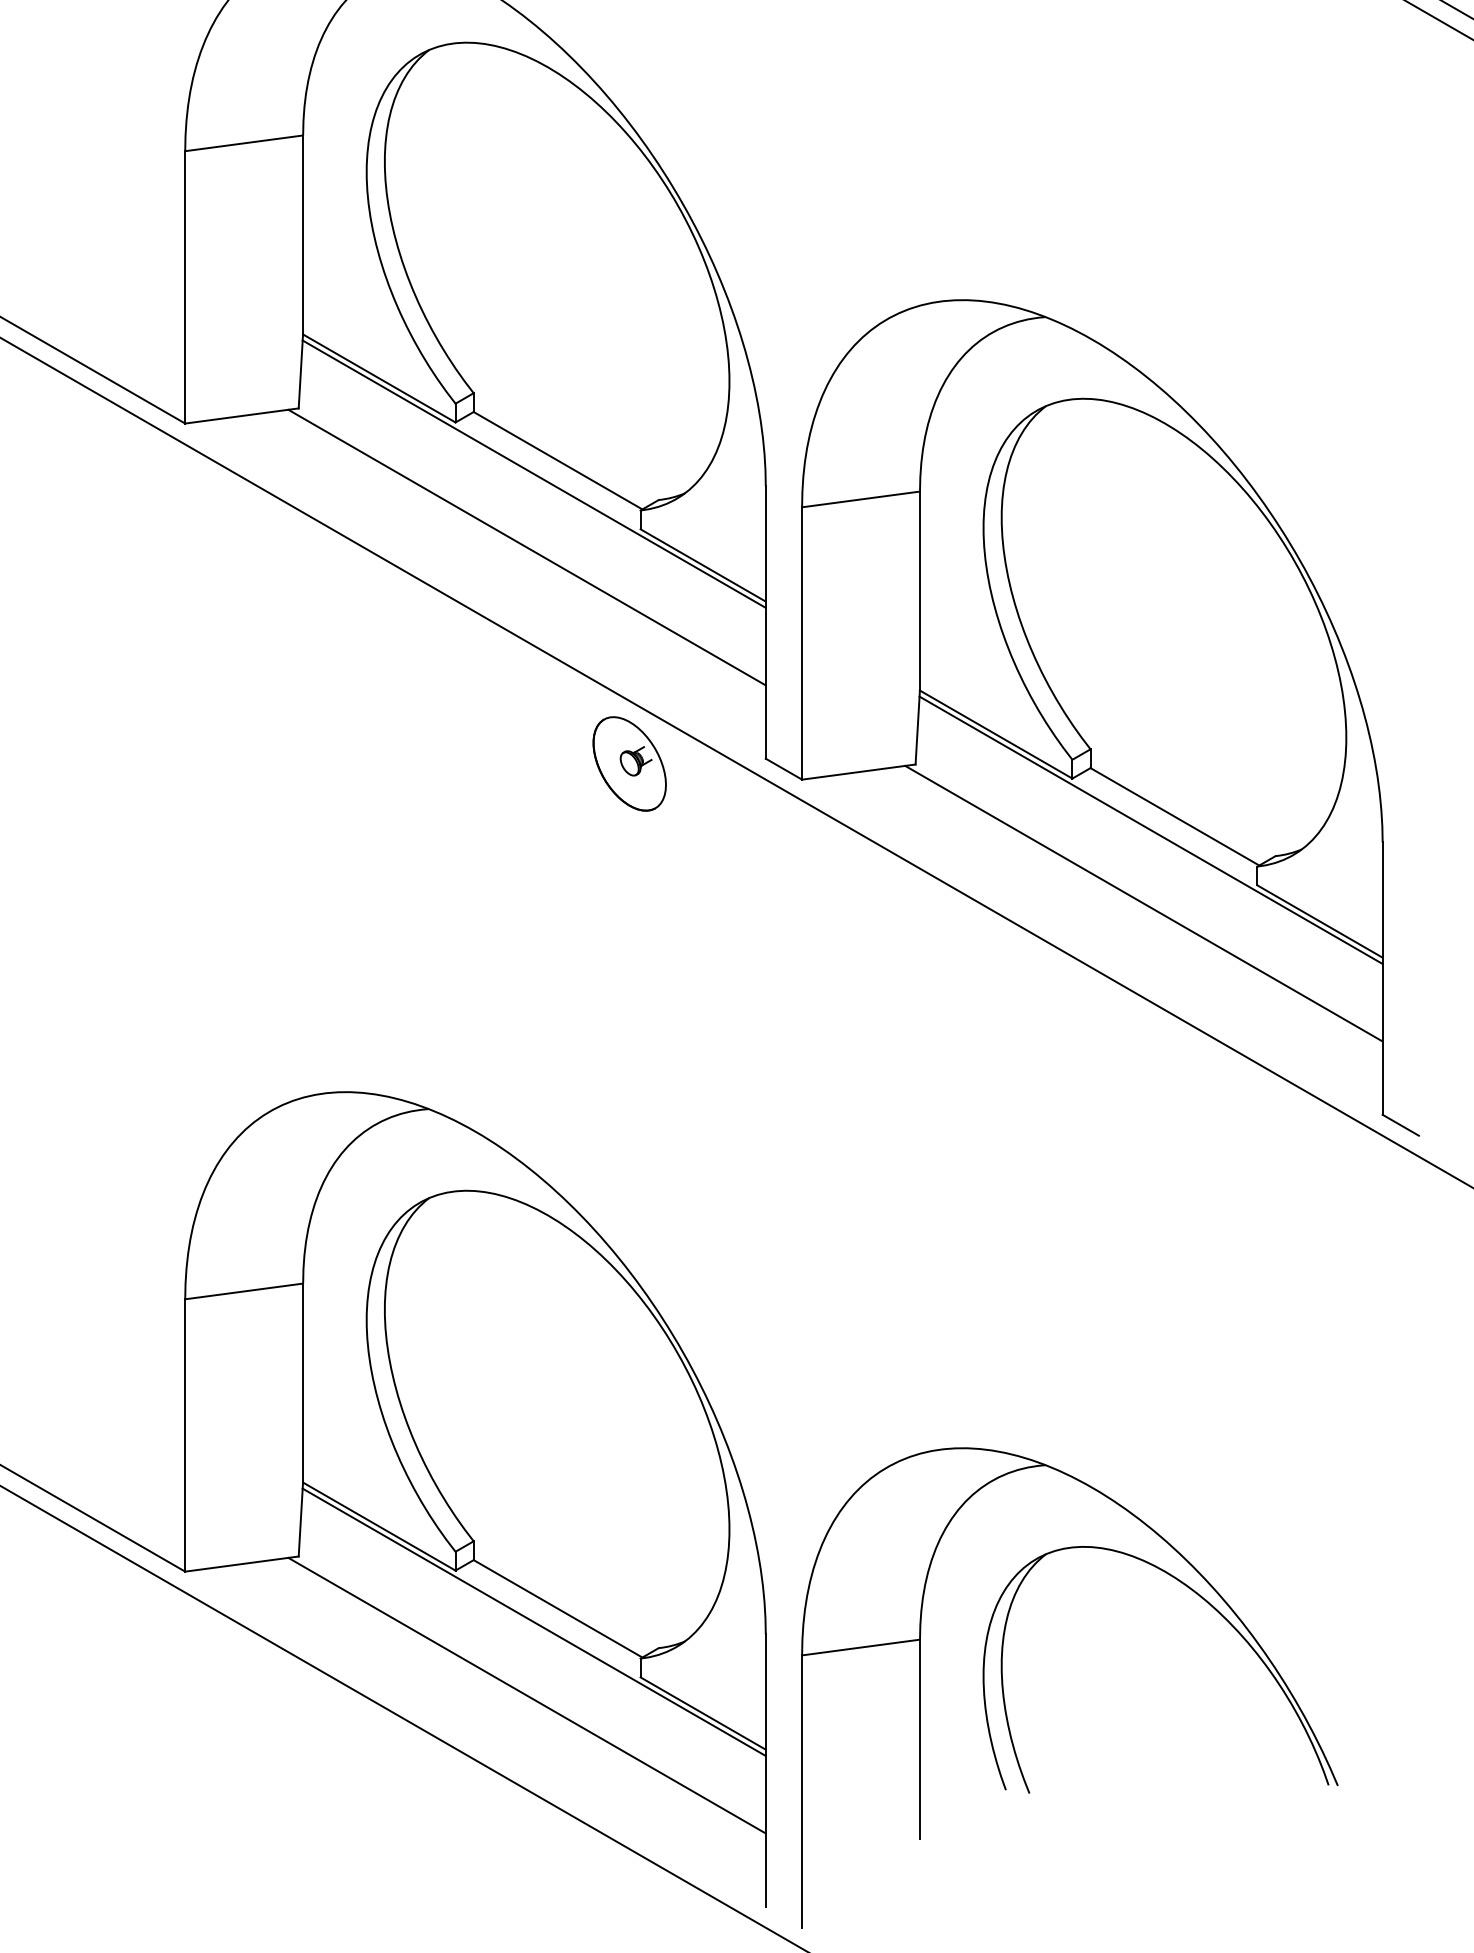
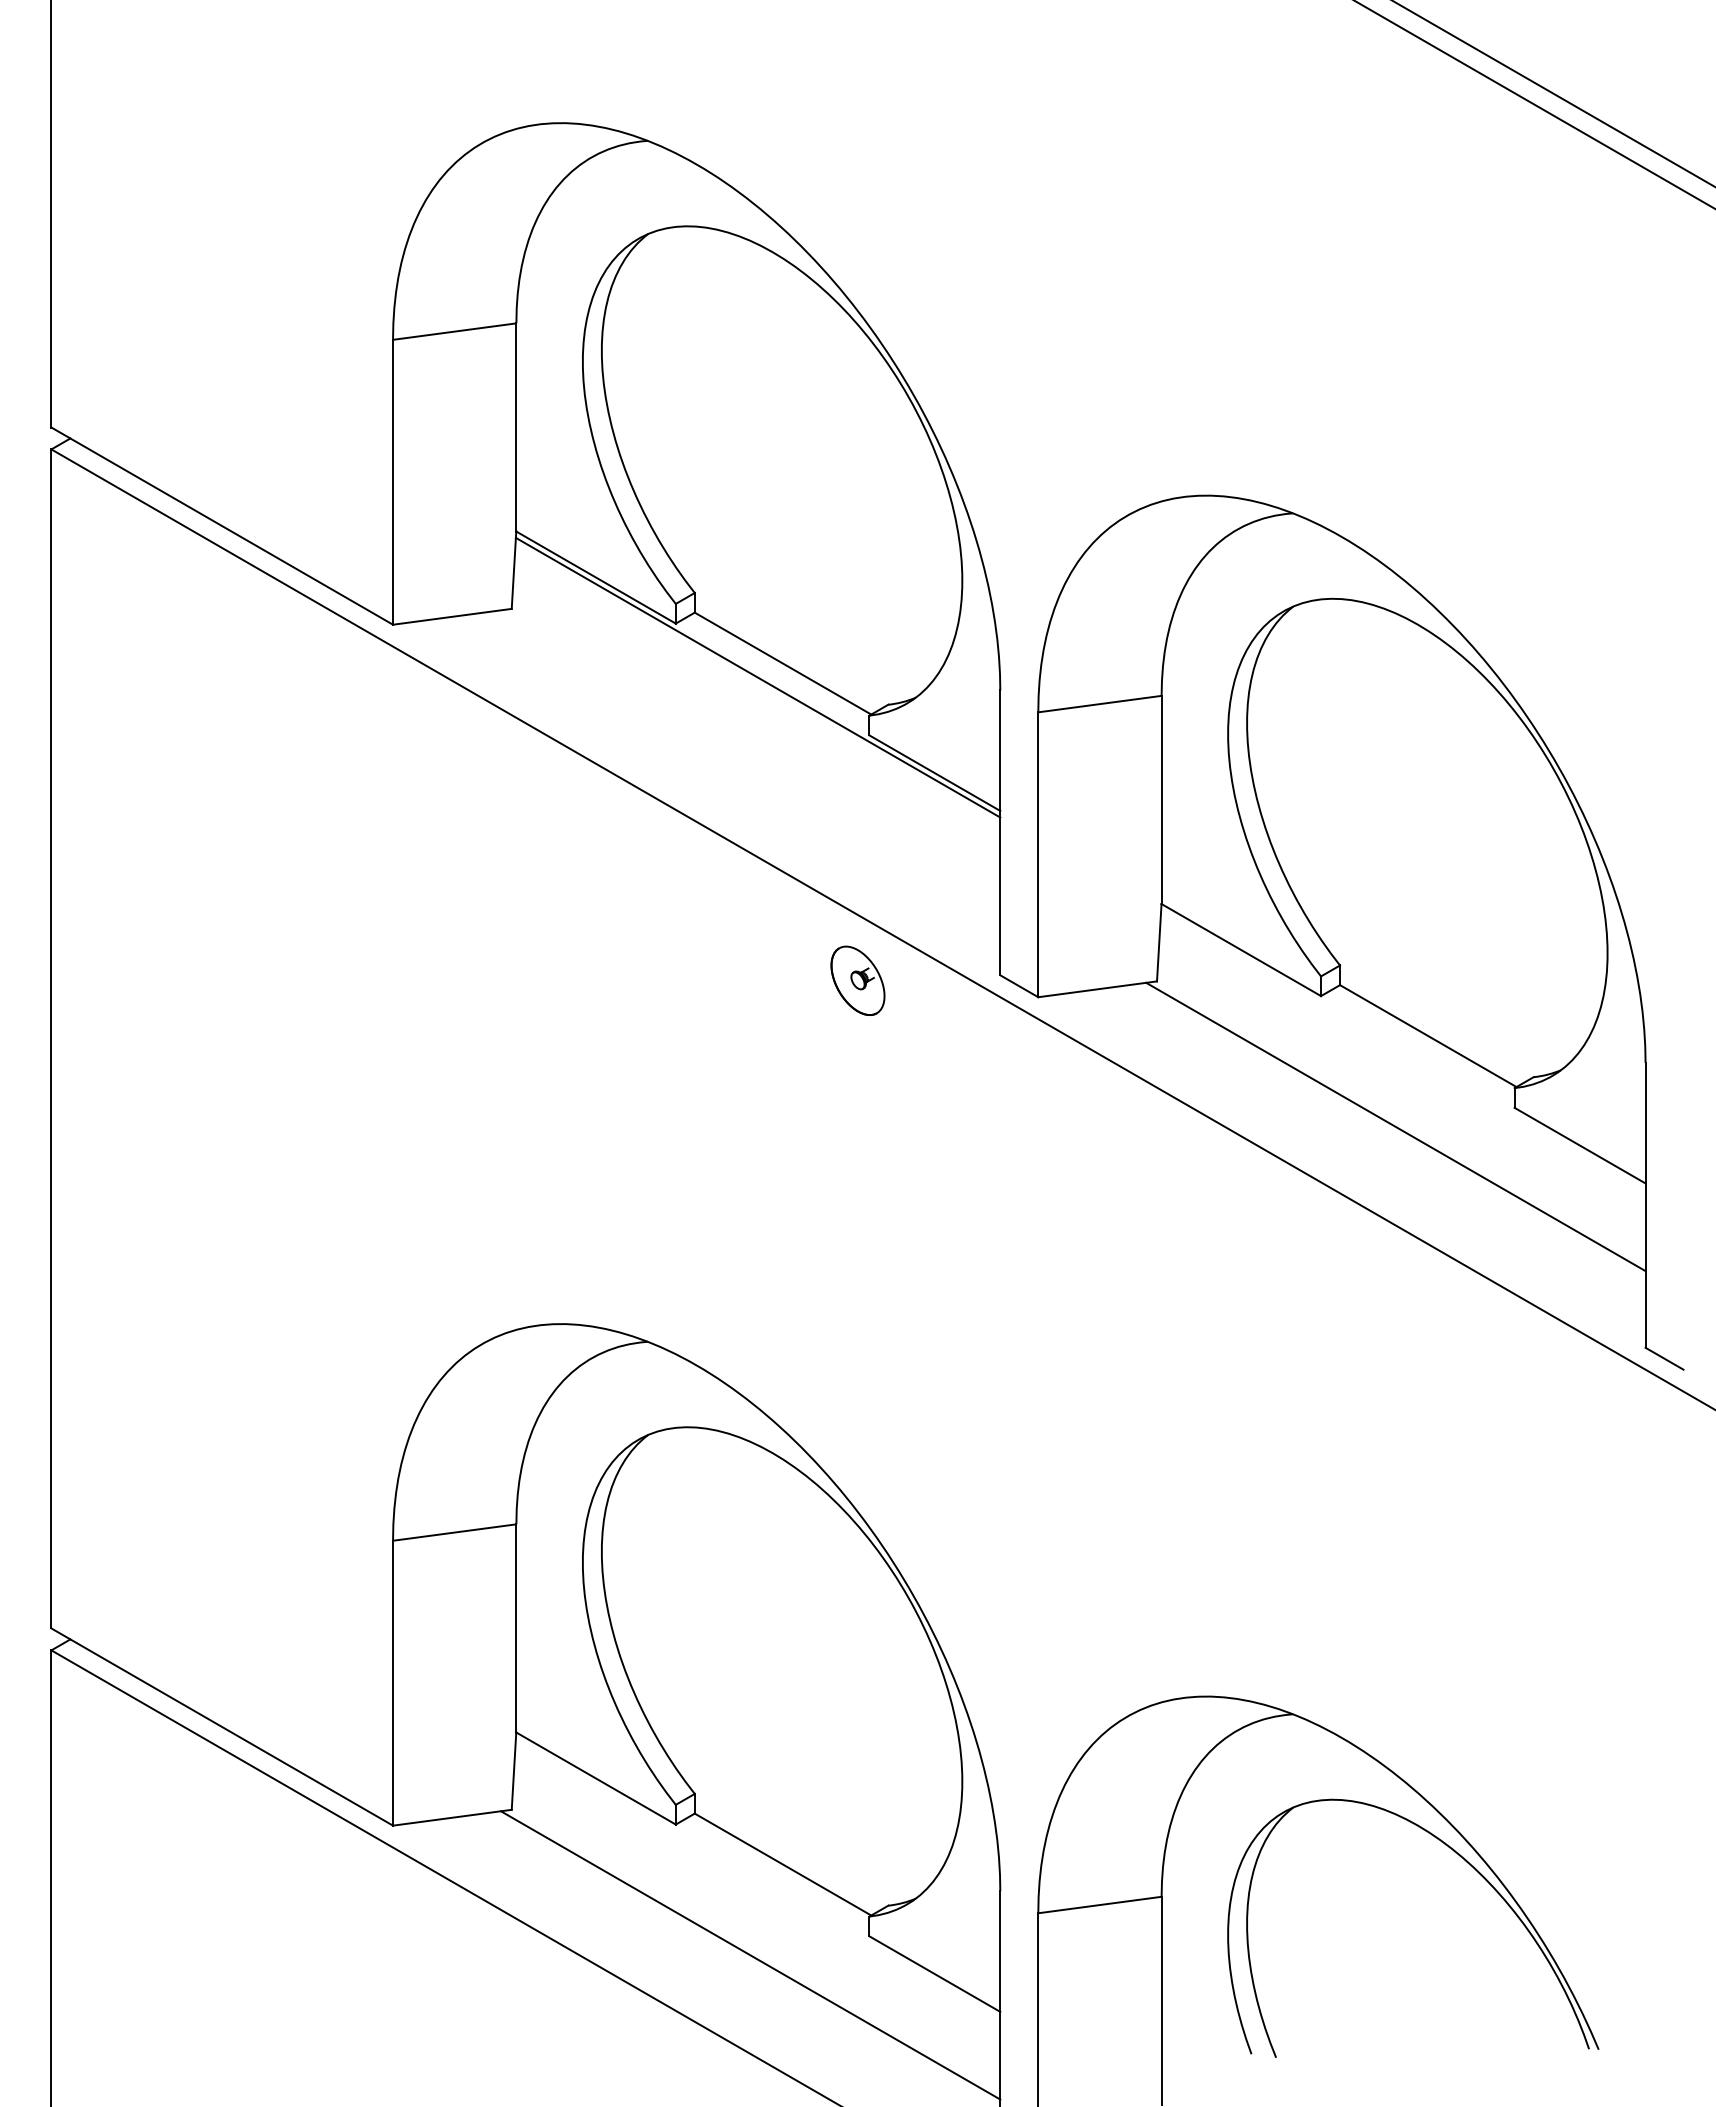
line: (526, 547) -> (750, 754), removed
part: (629, 763) -> (857, 980), size x0.7
line: (1151, 830) -> (1403, 1050), removed
line: (533, 1622) -> (757, 1878), removed

